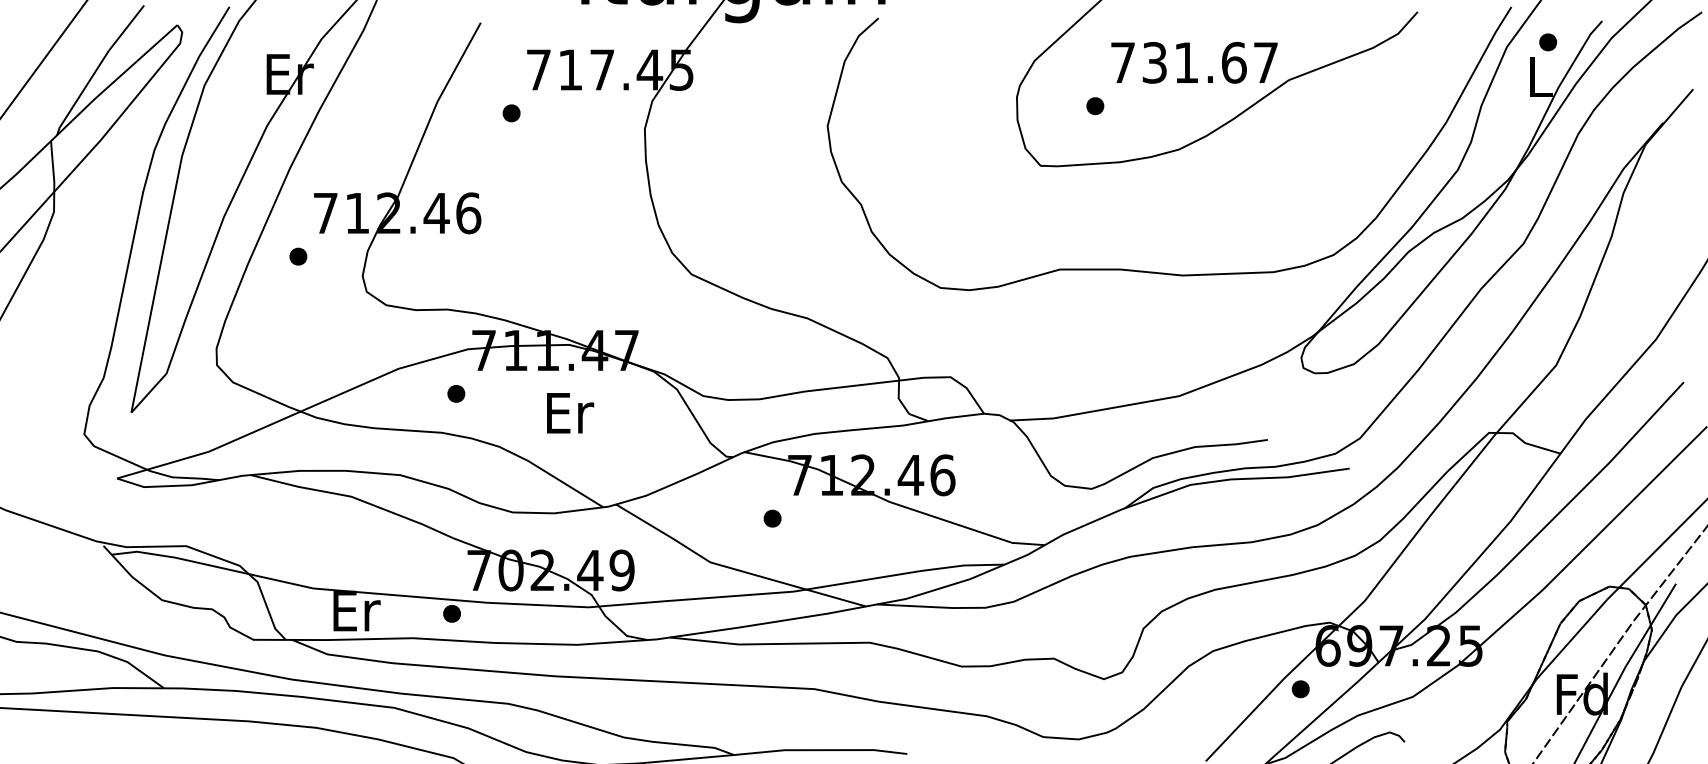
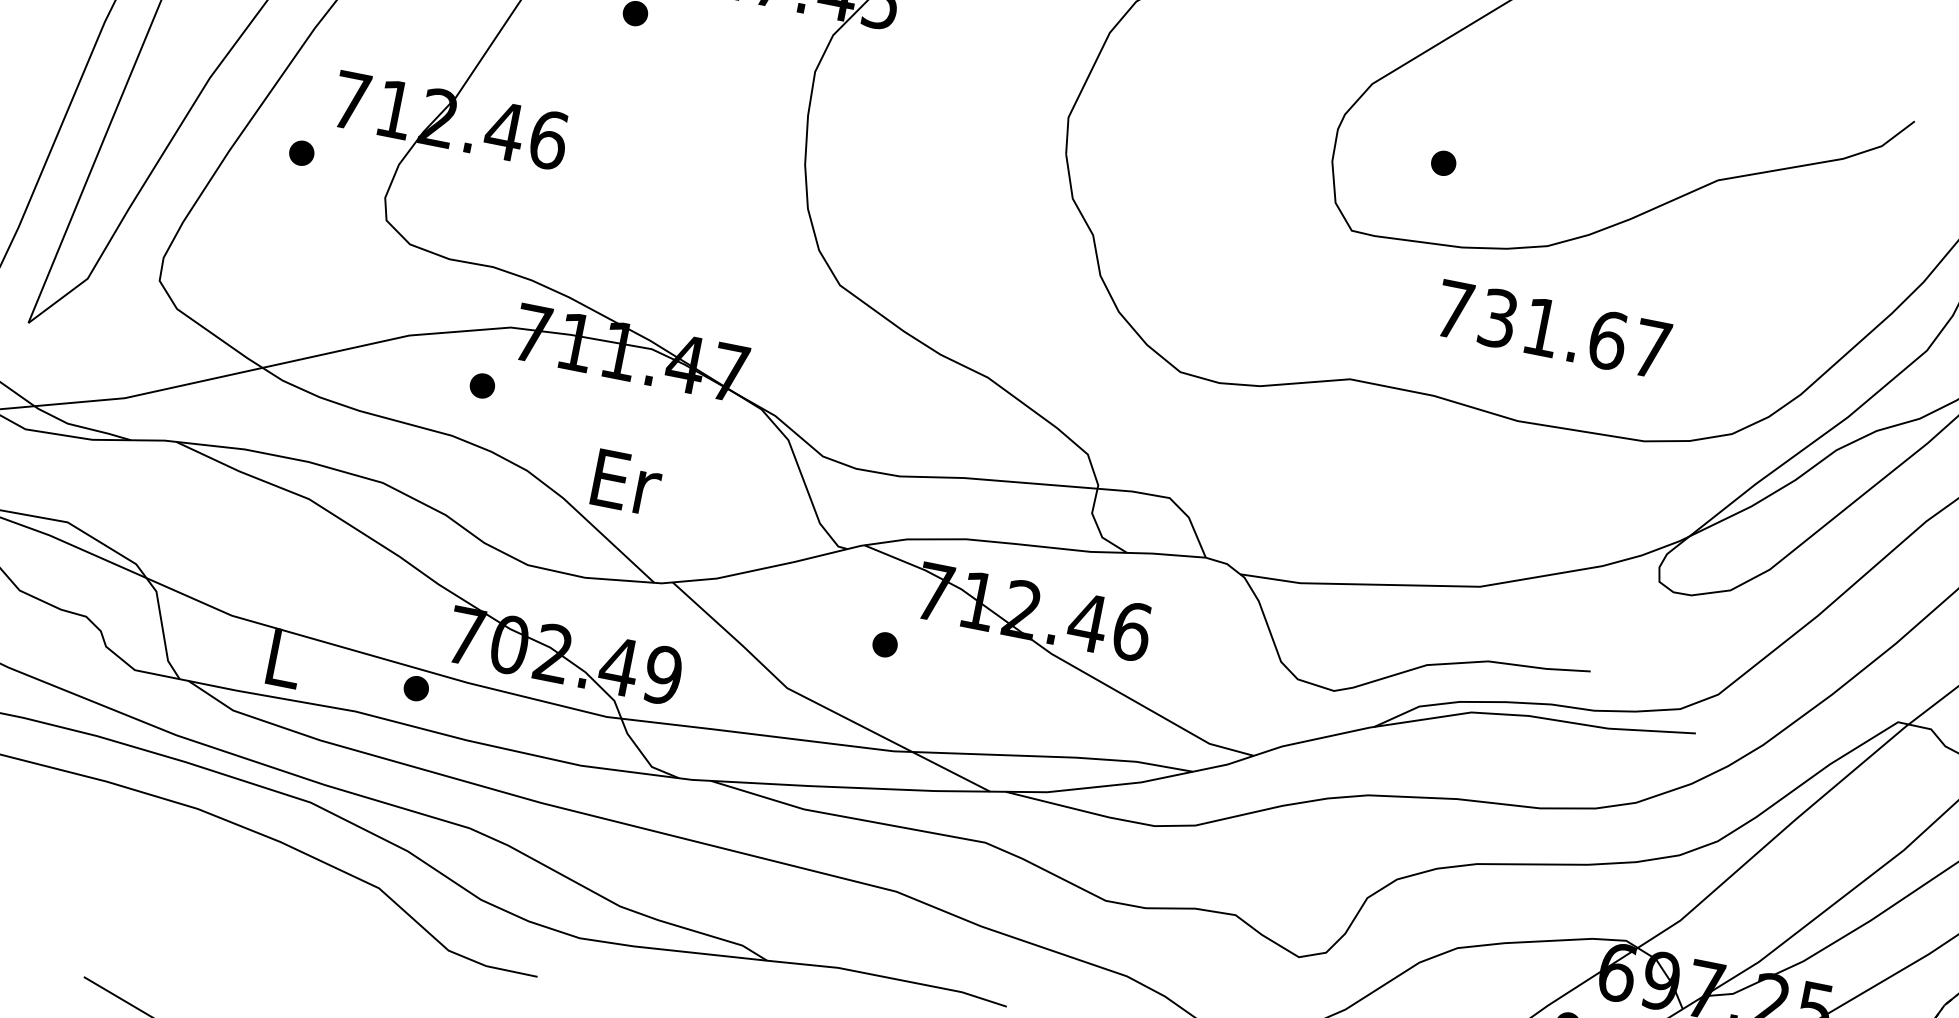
text: (1194, 62) -> (1553, 329), moved
text: (570, 413) -> (627, 482), moved
text: (356, 610) -> (285, 657), Er -> L

